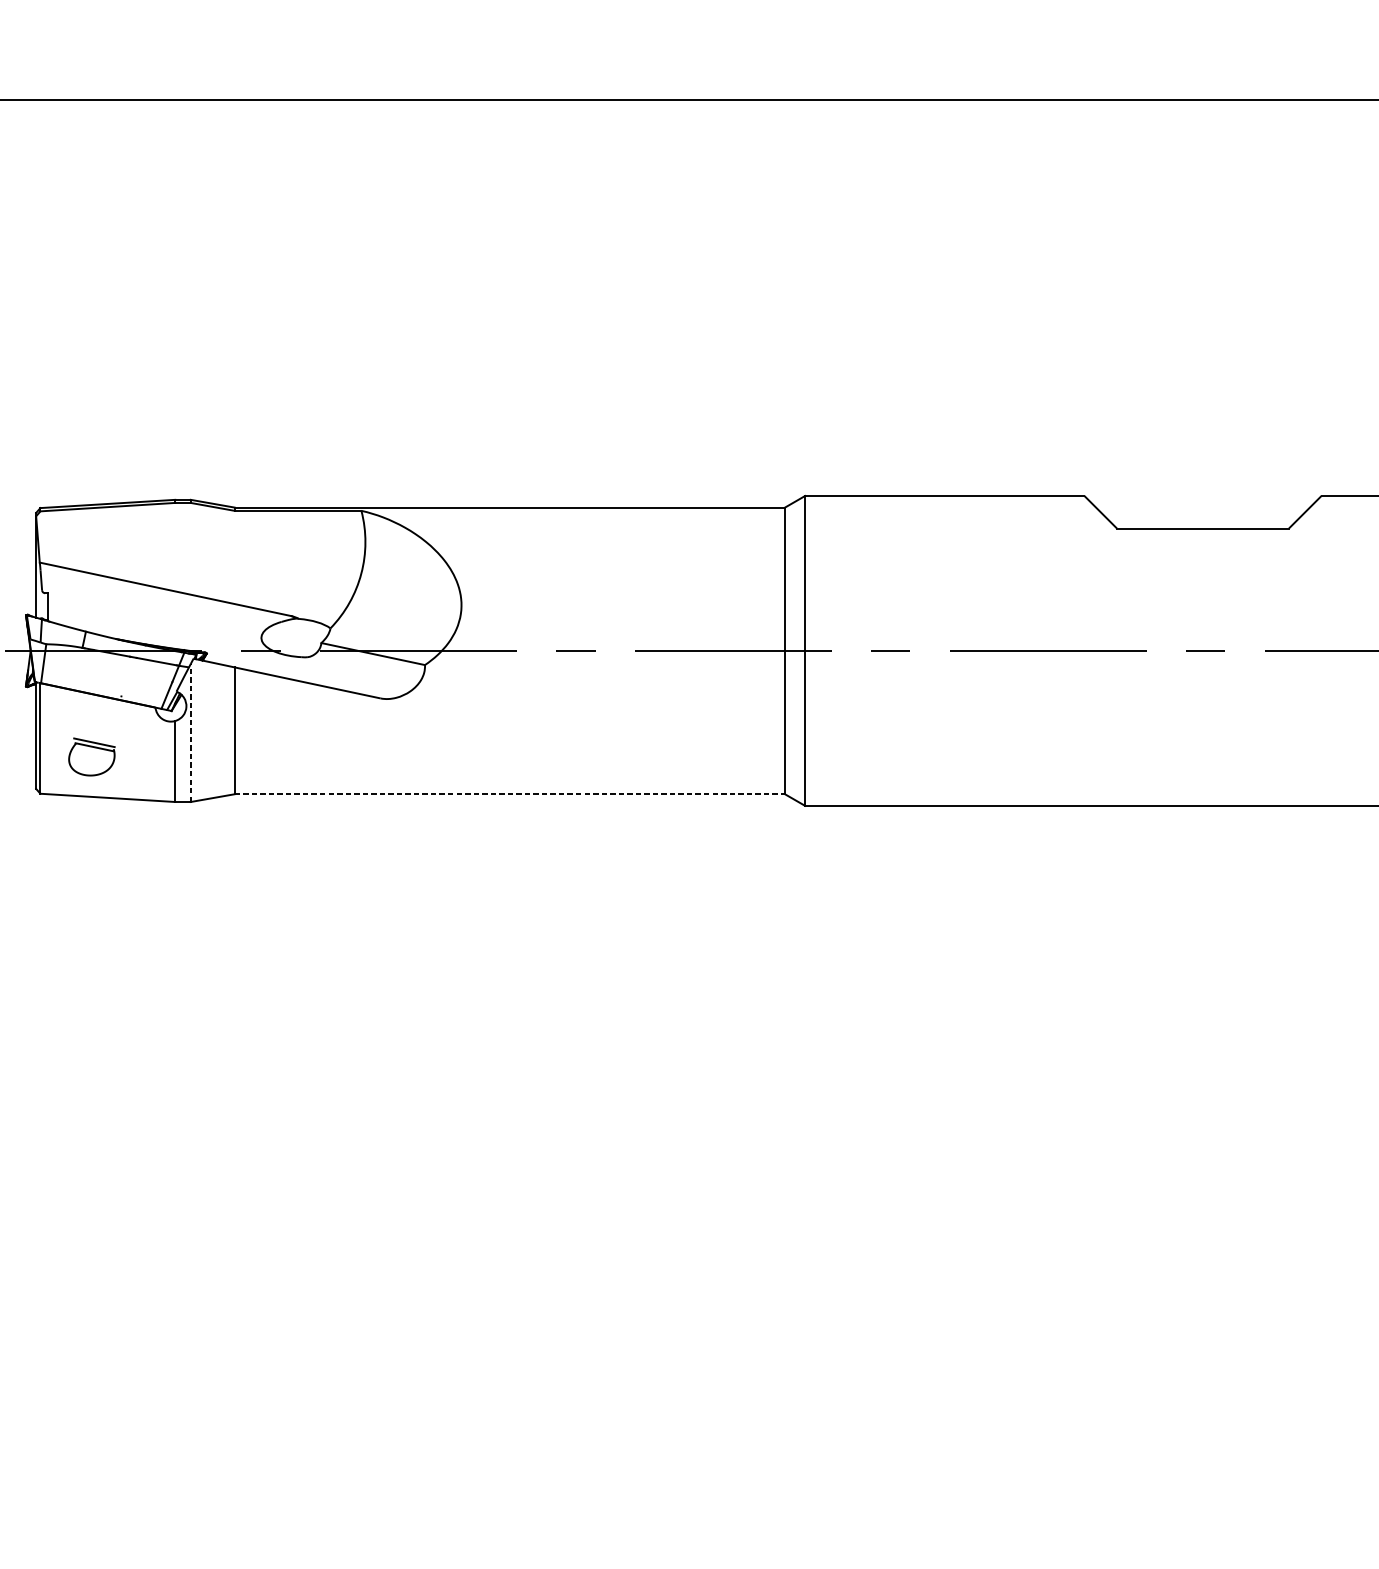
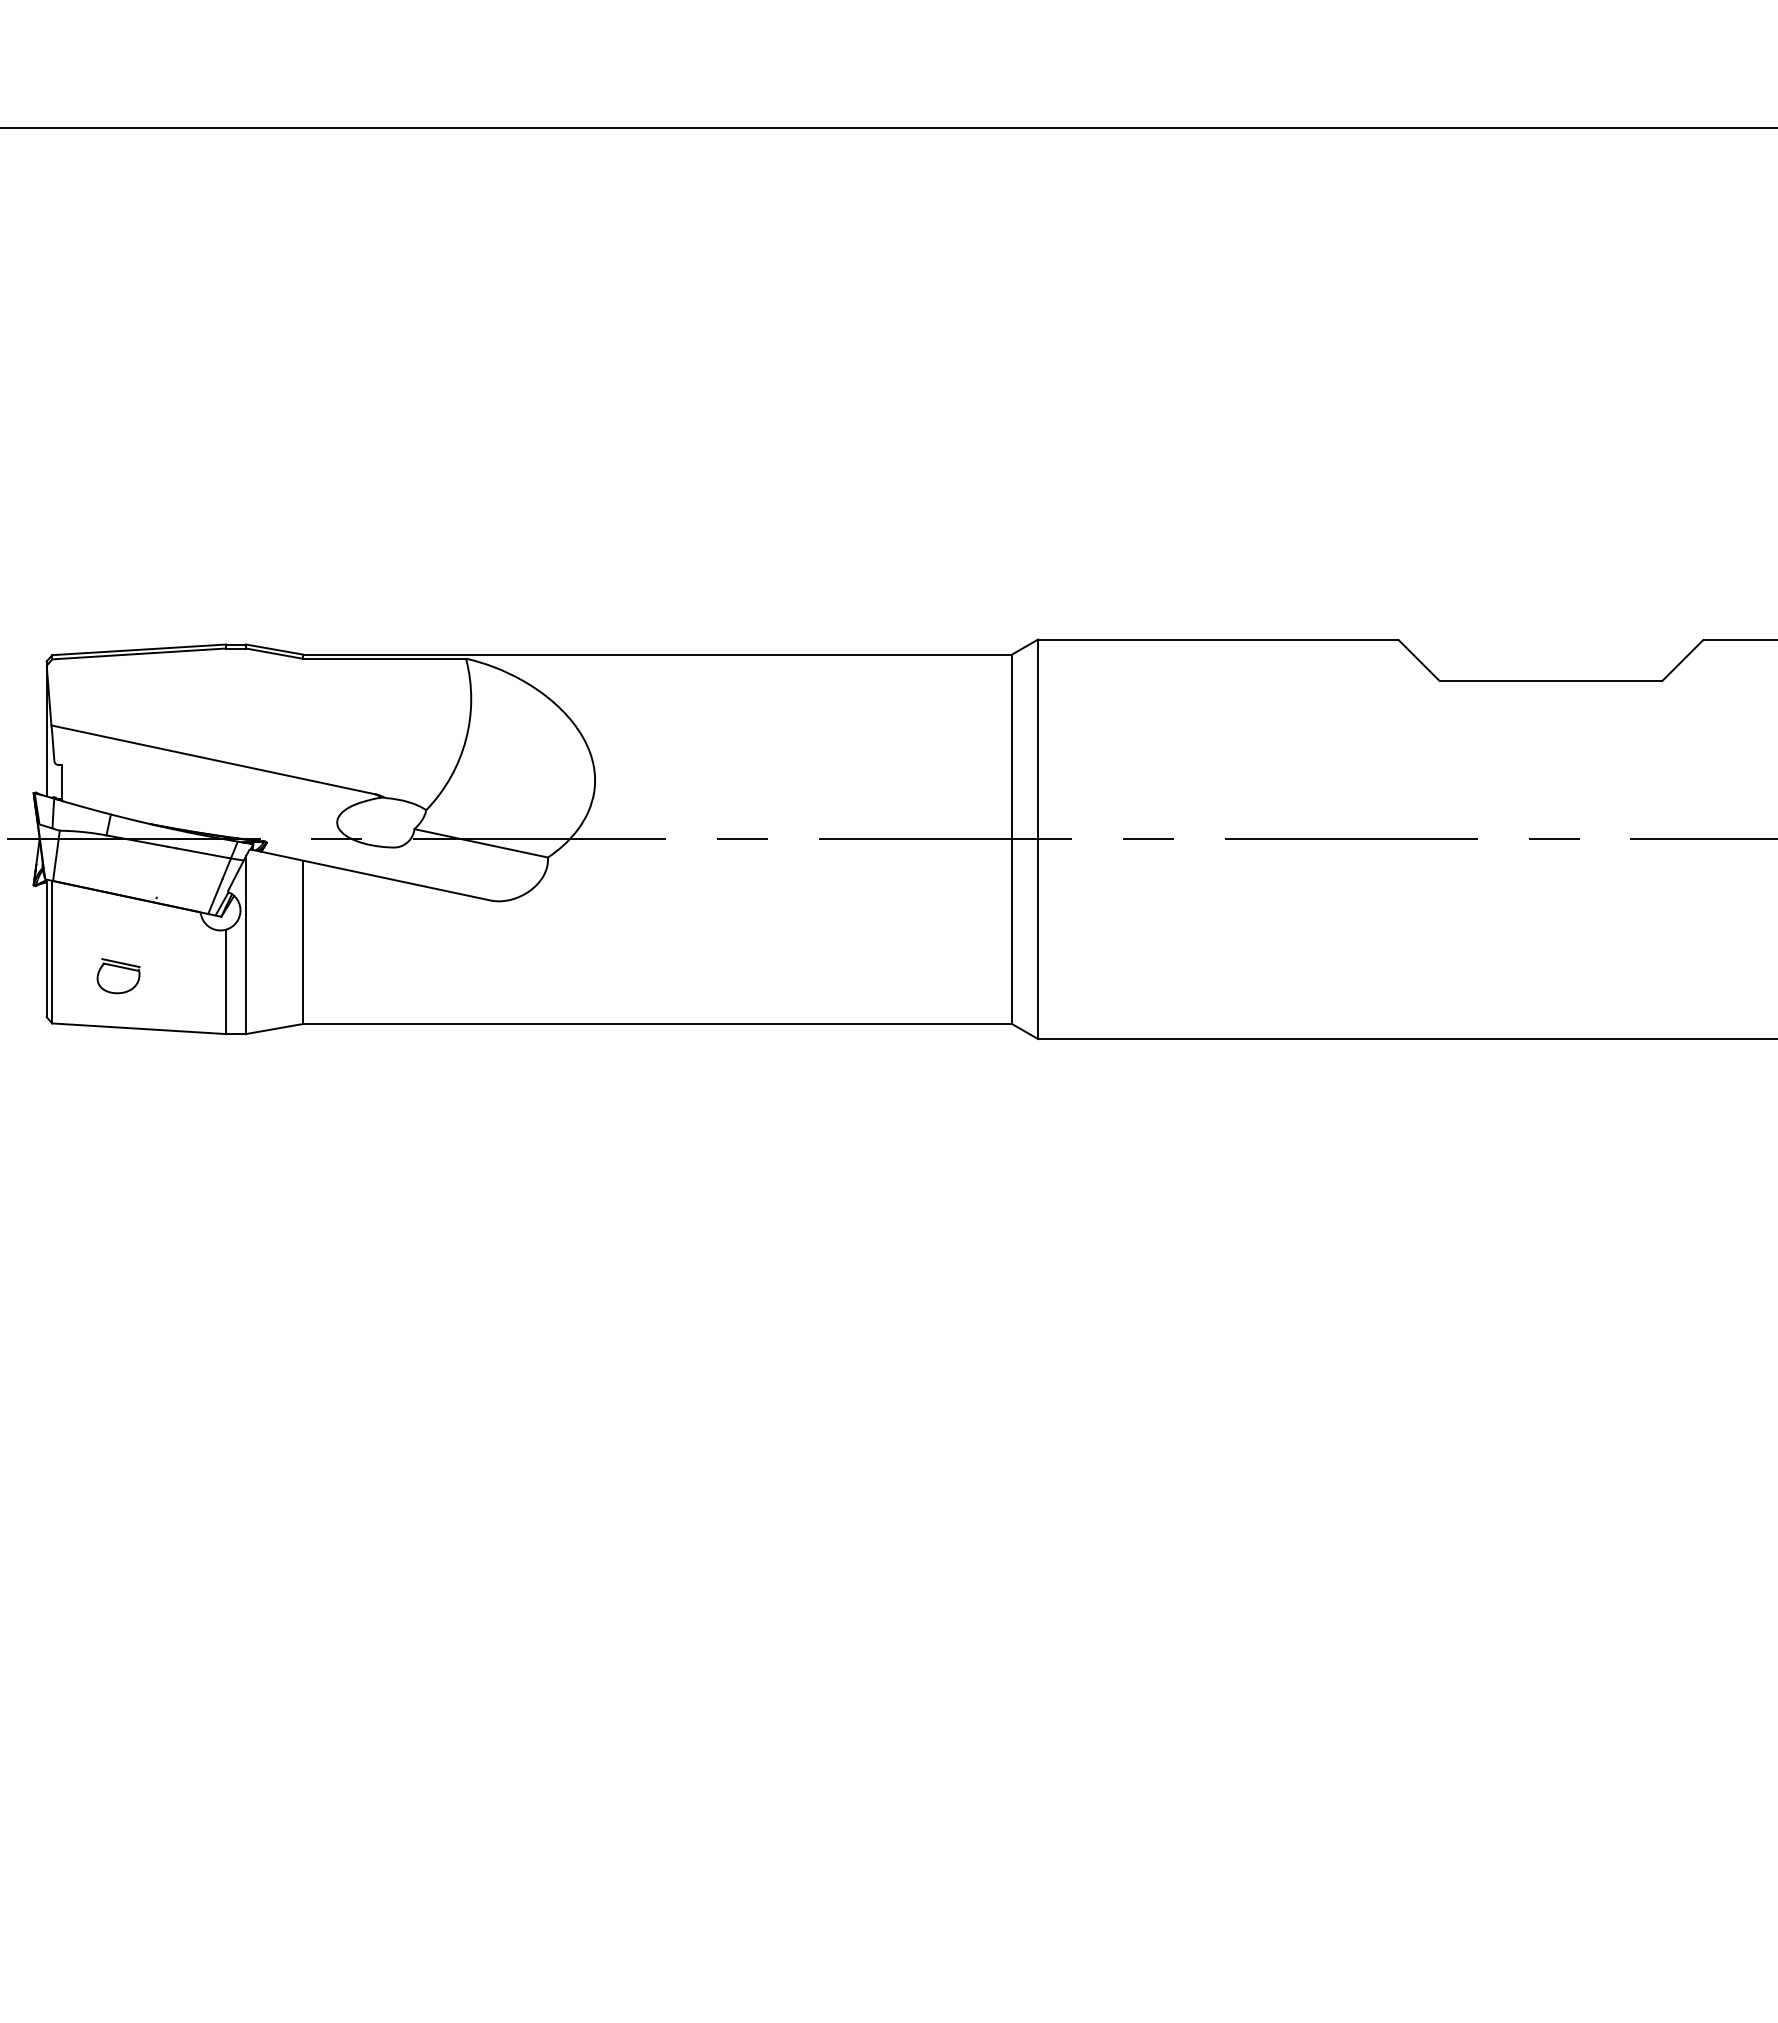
line: (191, 733) -> (246, 945), dashed -> solid
part: (91, 757) -> (118, 976), size x0.71
line: (509, 794) -> (657, 1024), dashed -> solid

